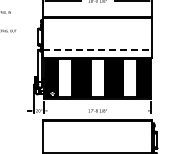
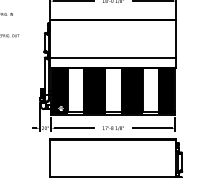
line: (98, 49) -> (114, 57), dashed -> solid
line: (63, 110) -> (73, 127), added
line: (131, 110) -> (152, 127), added

